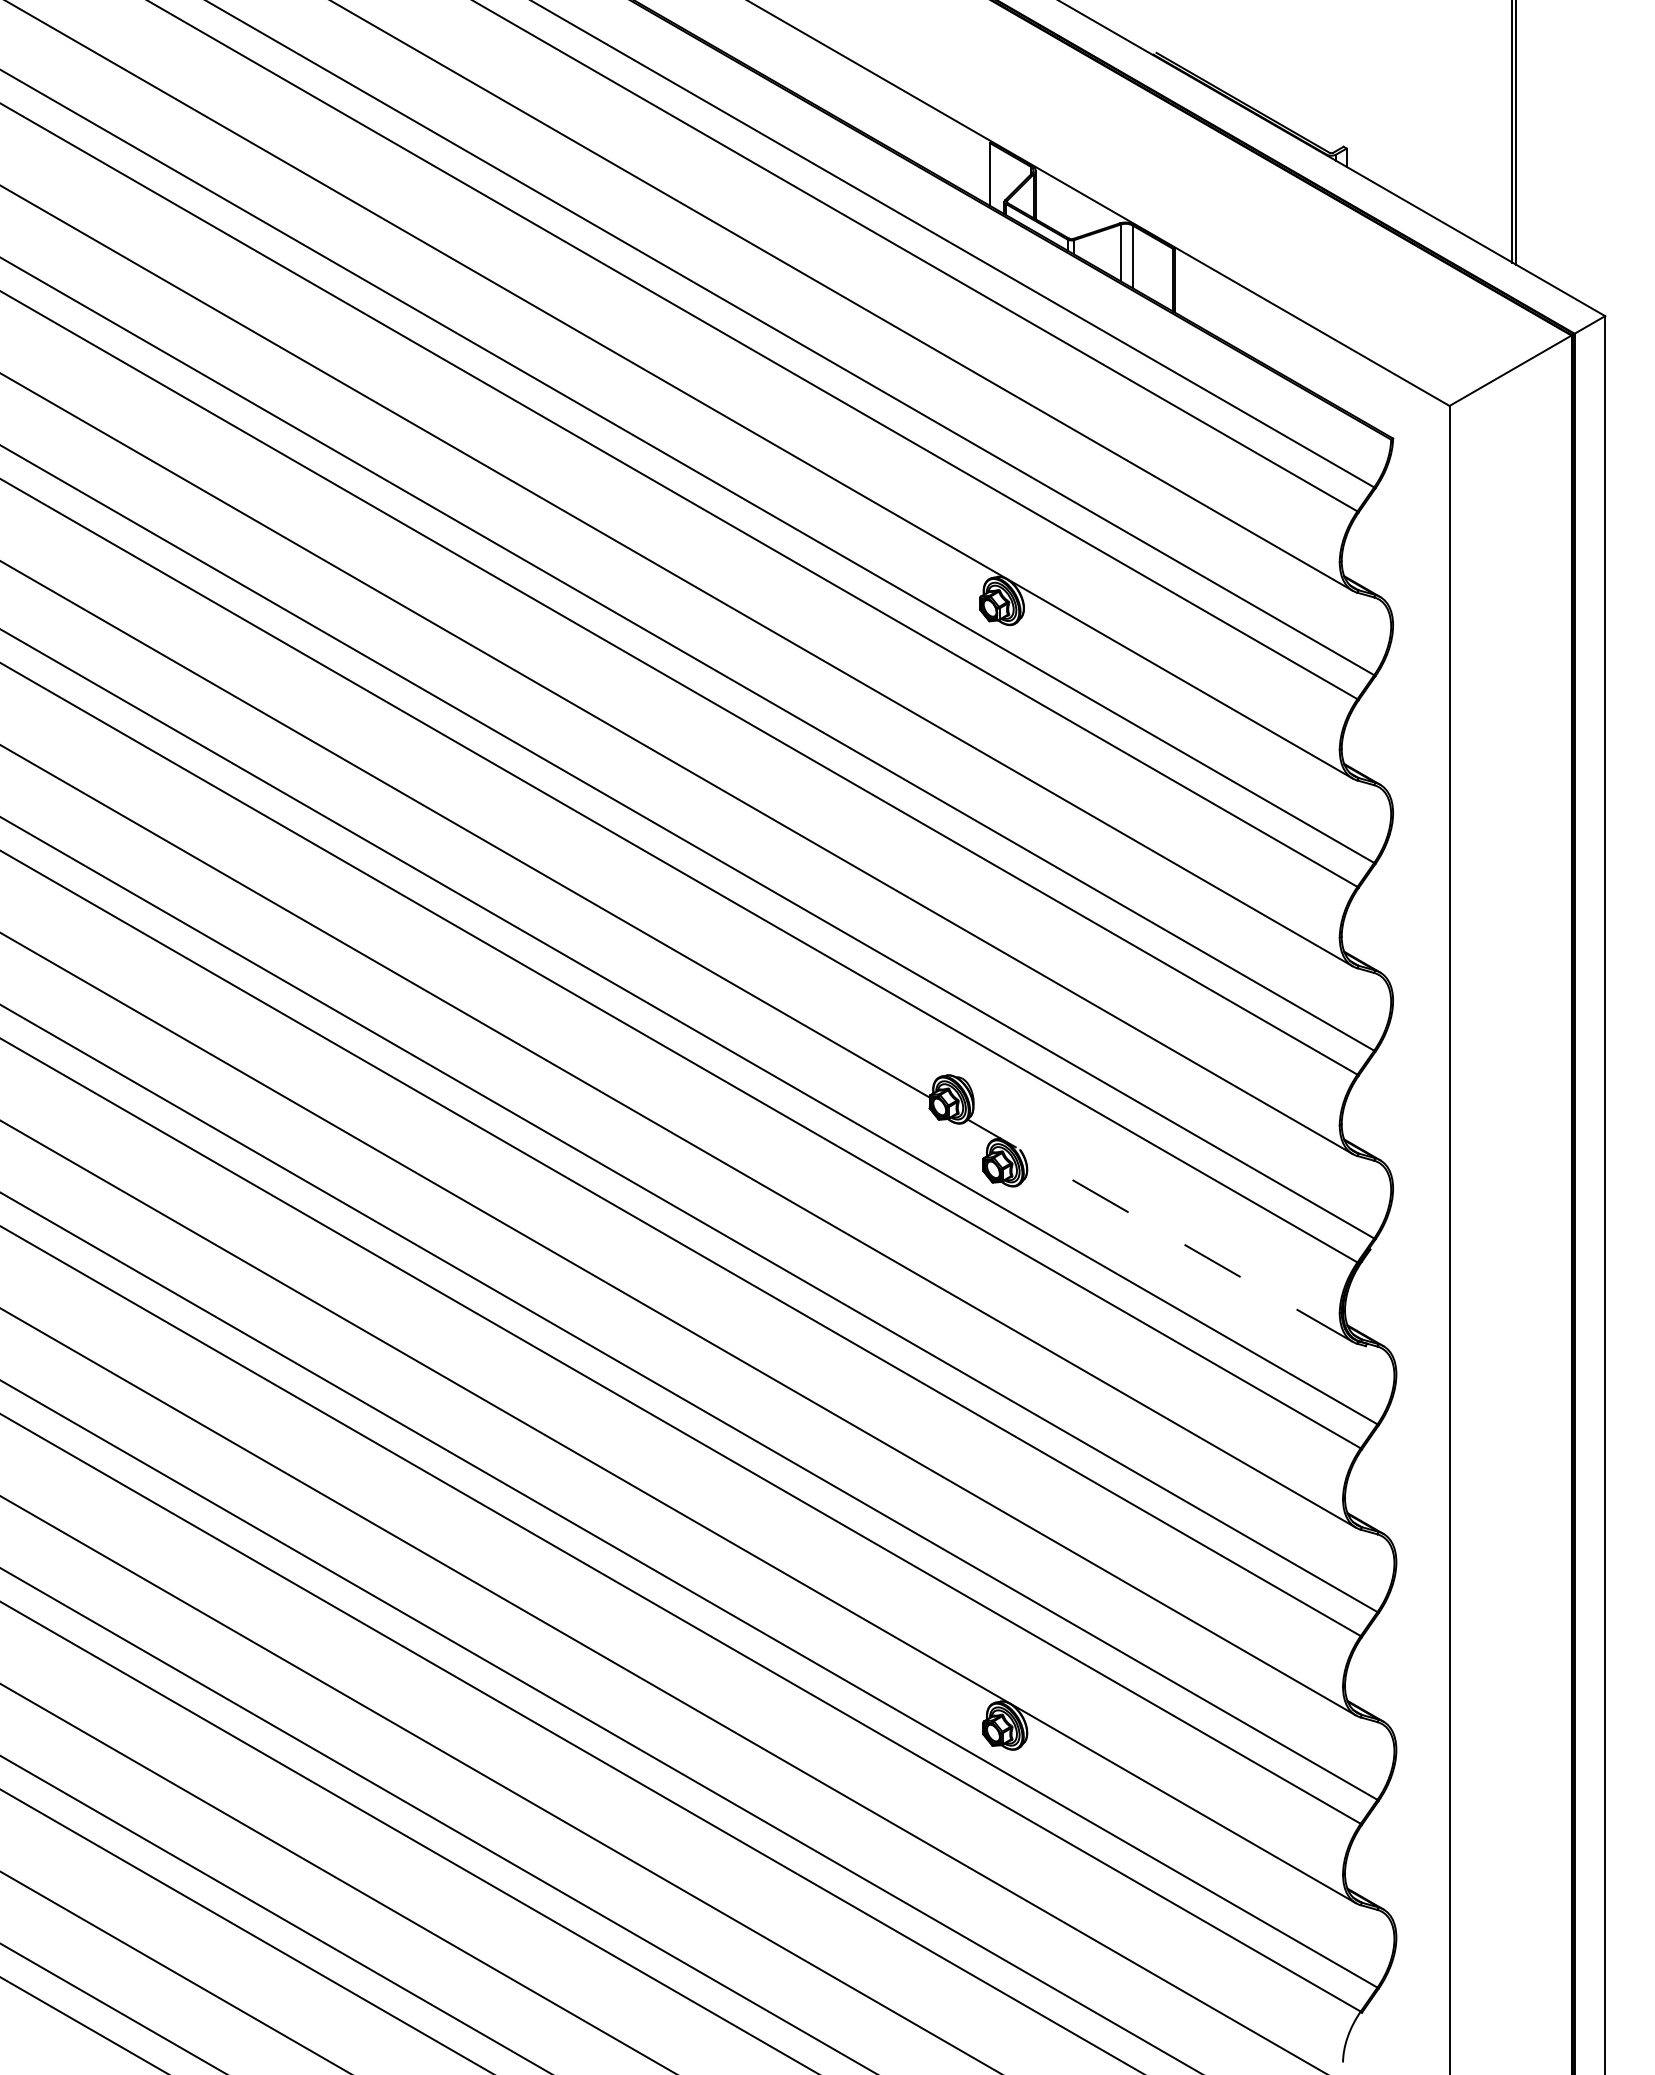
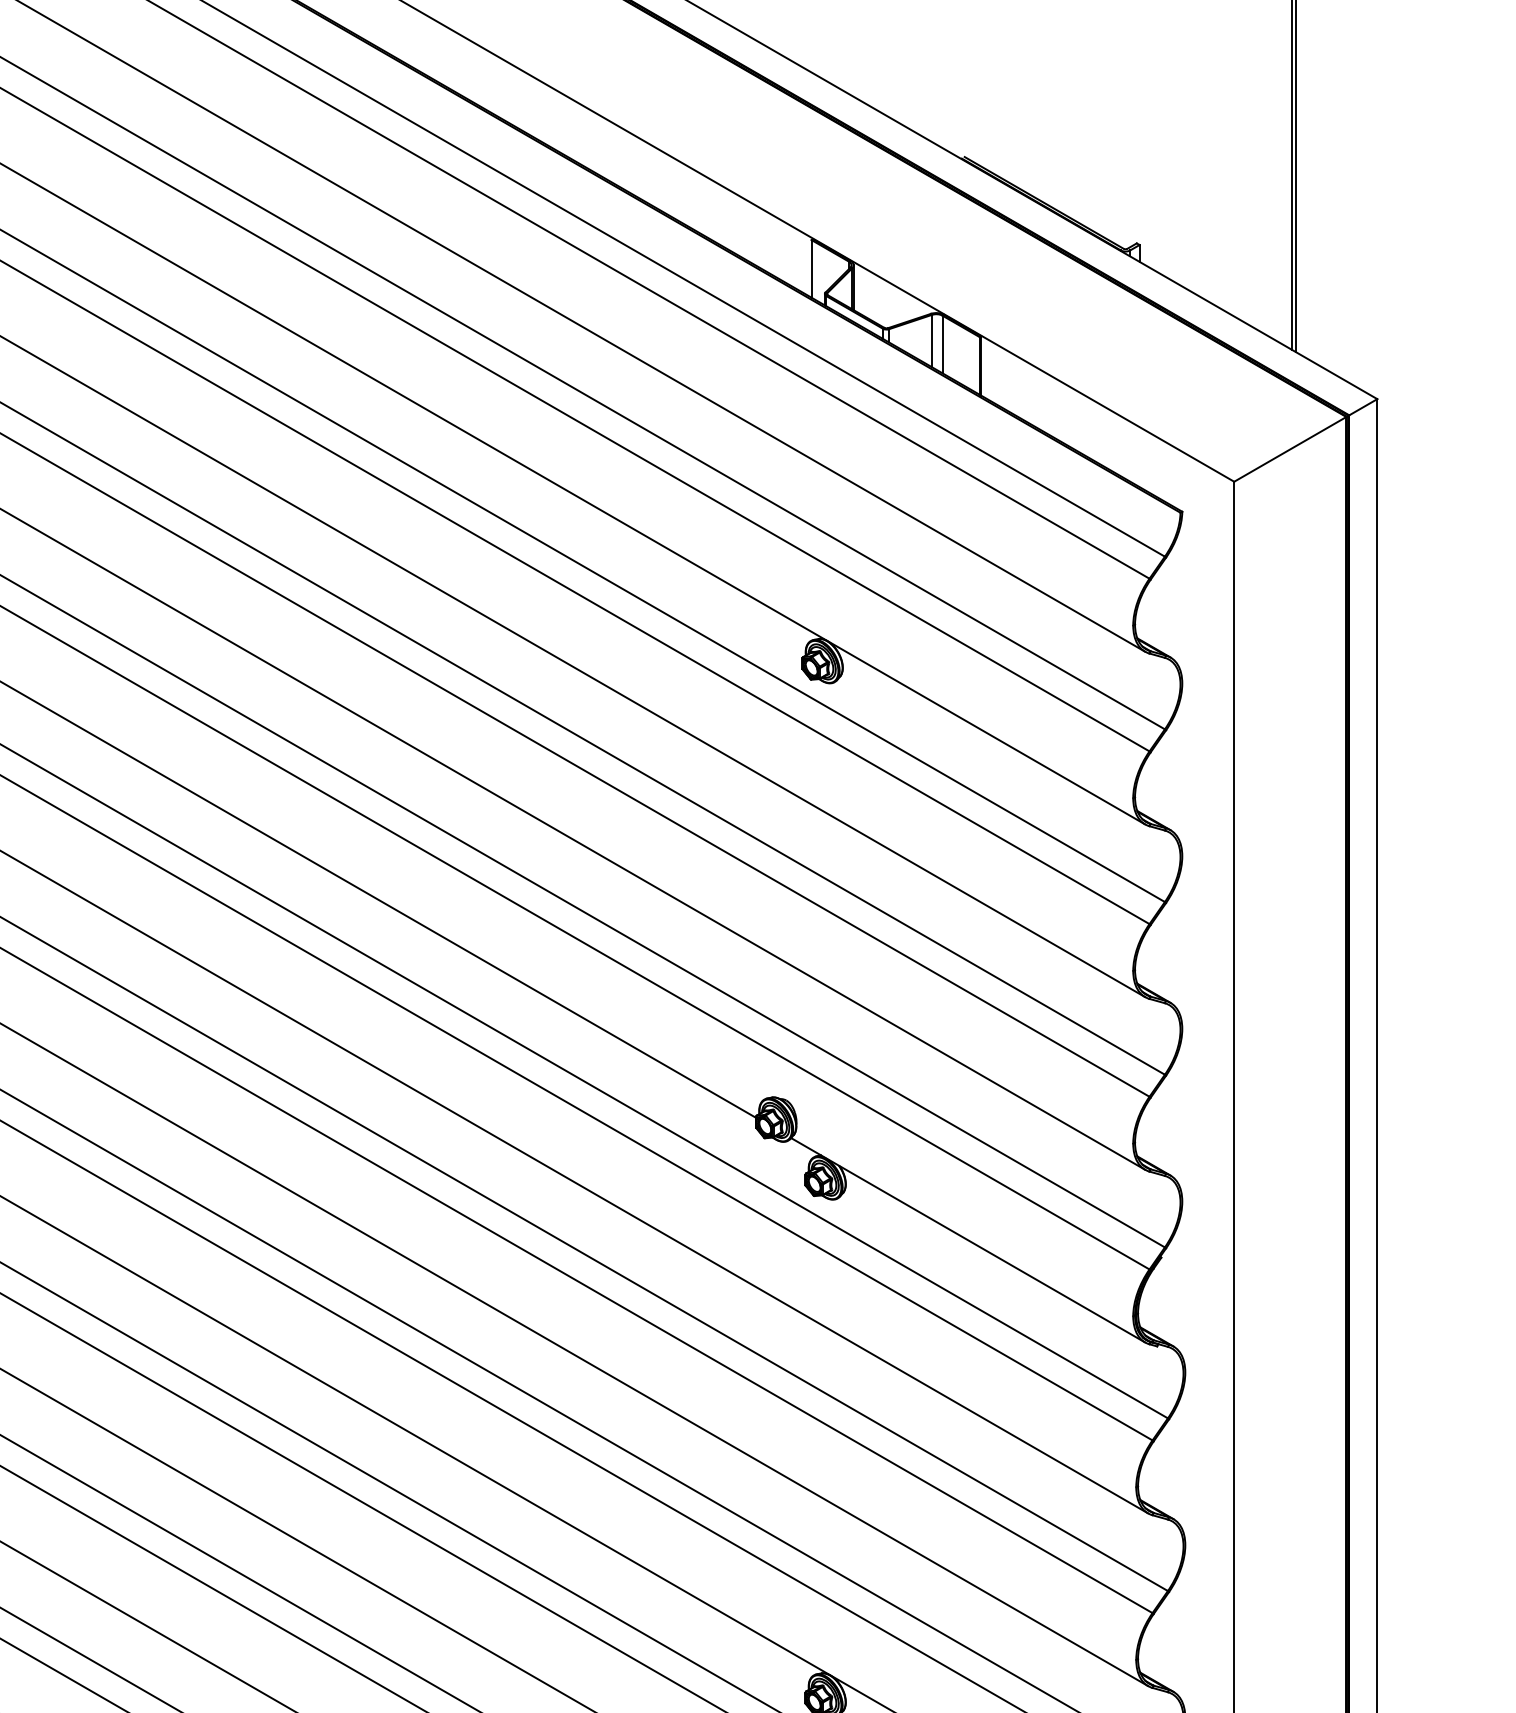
line: (1159, 1230) -> (967, 1240), dashed -> solid

